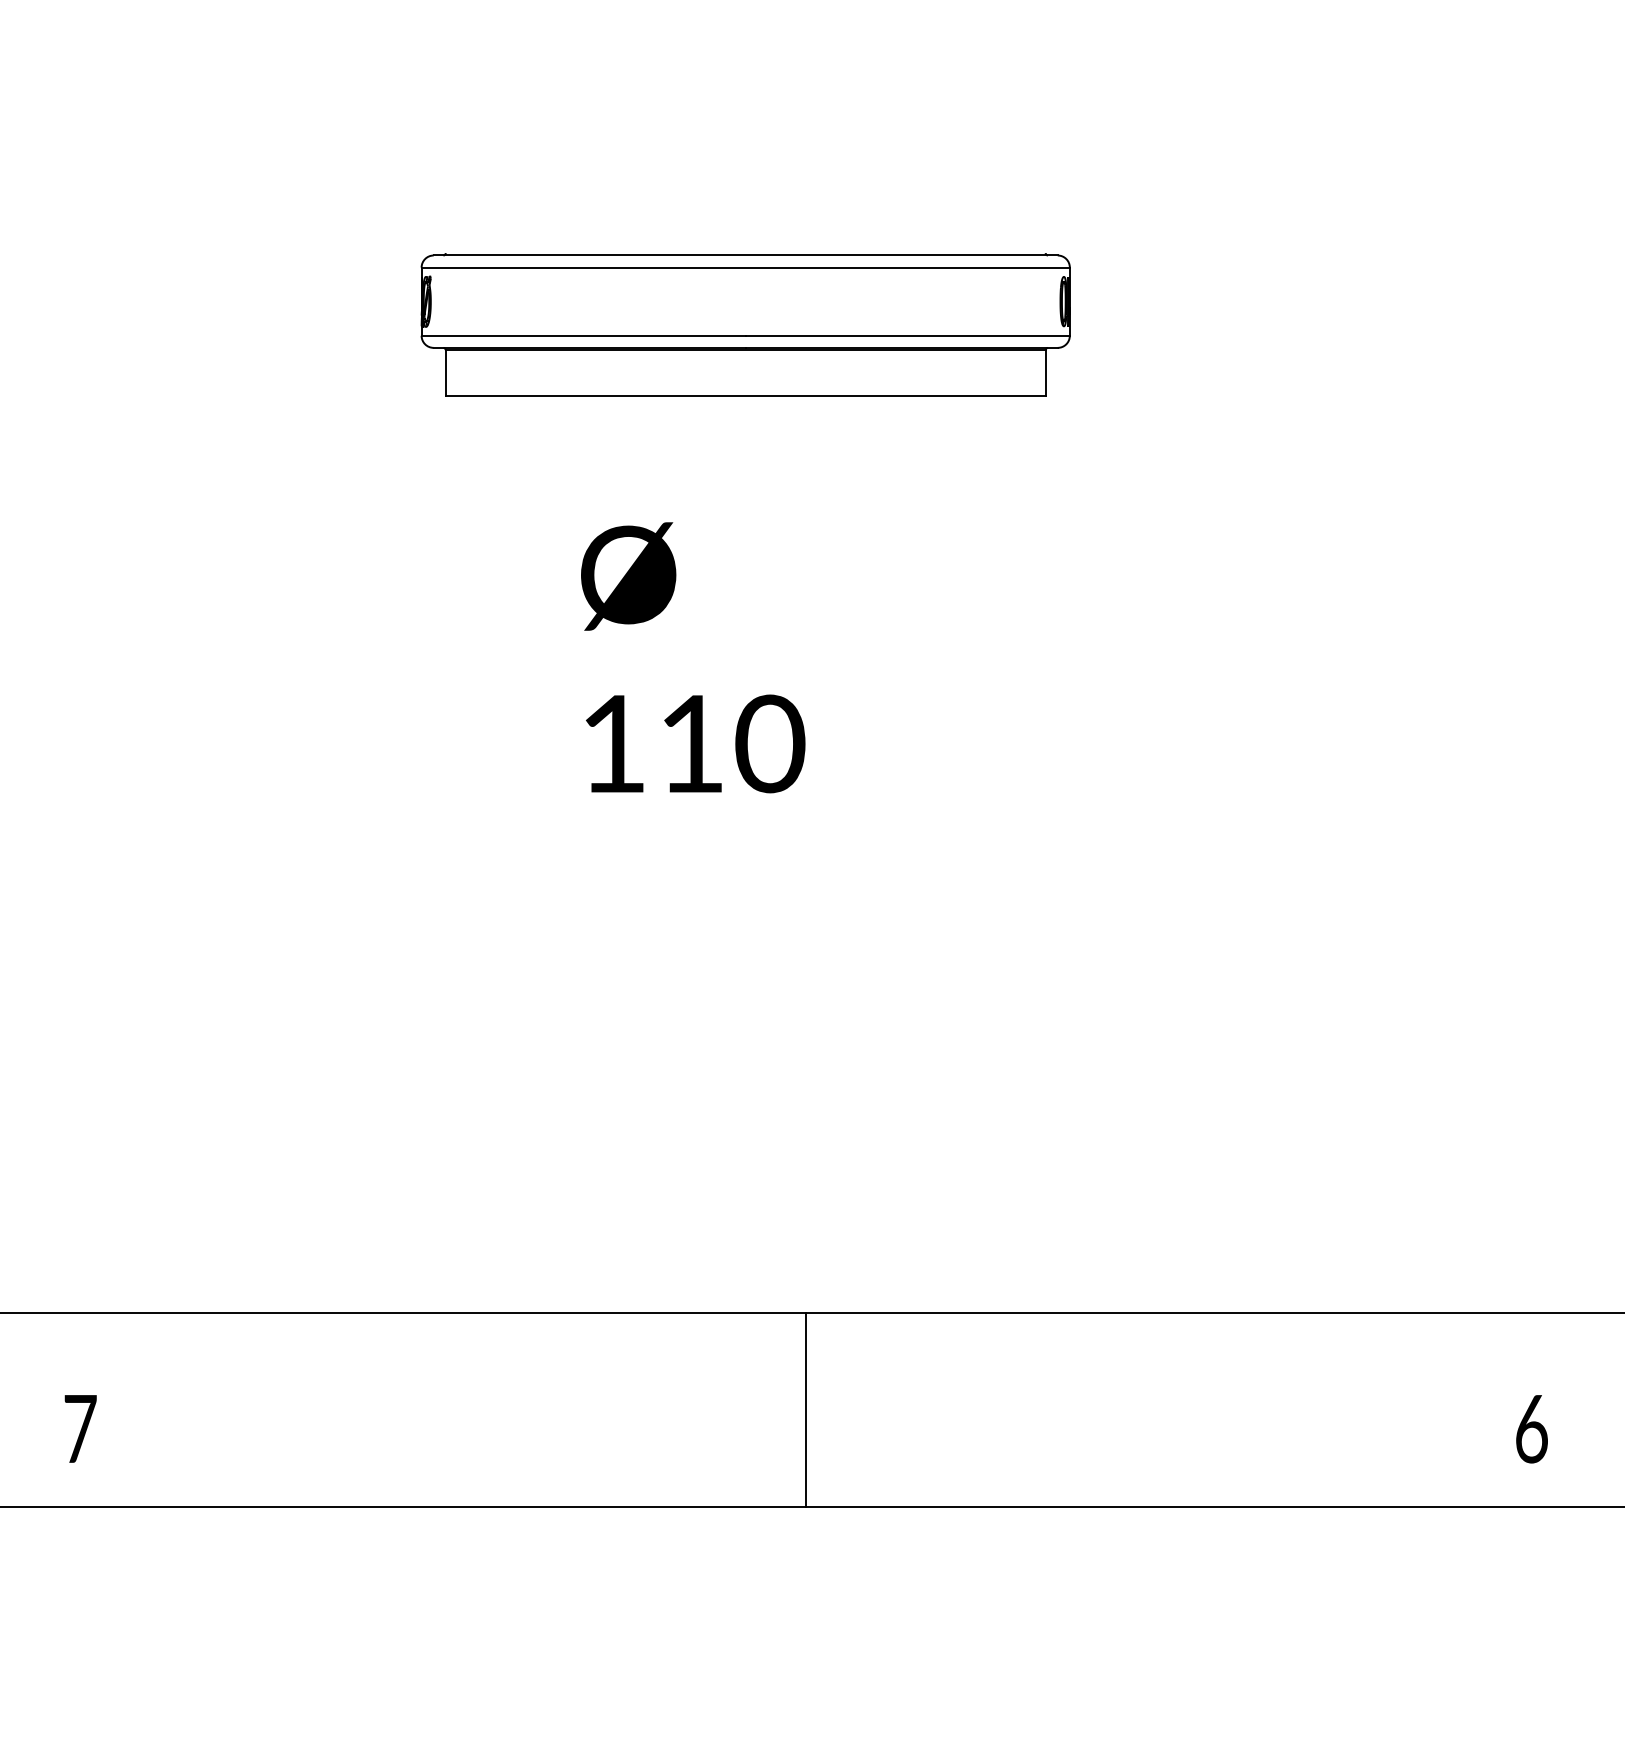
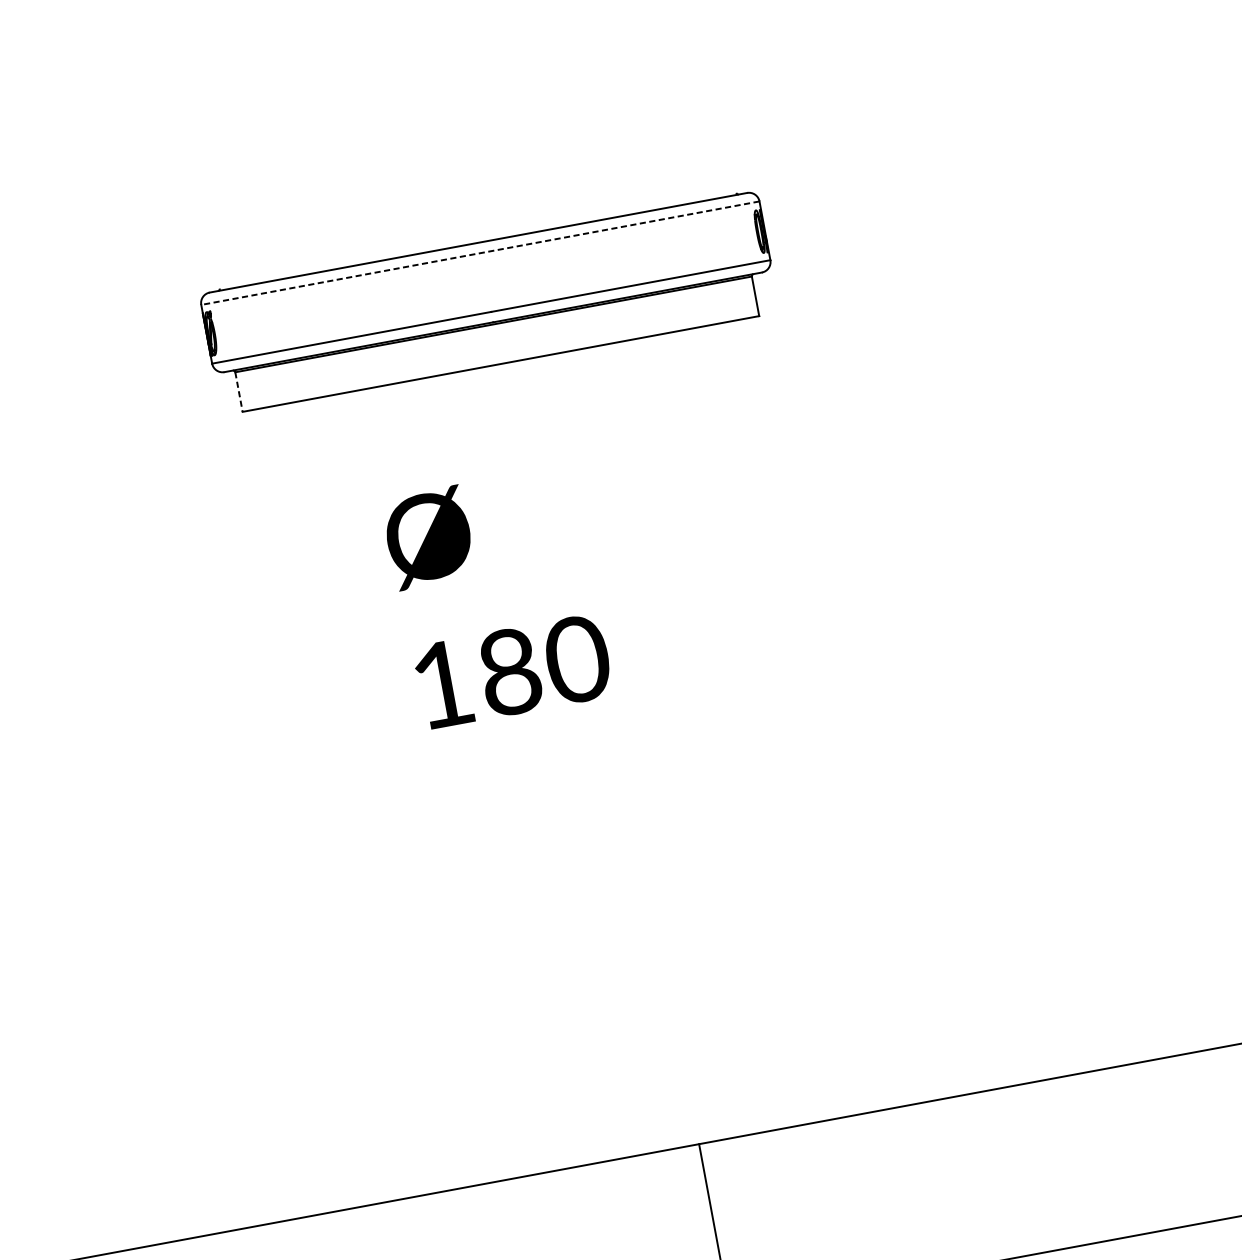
line: (745, 267) -> (480, 253), solid -> dashed
line: (445, 373) -> (238, 392), solid -> dashed
text: (691, 743) -> (509, 671), 110 -> 180

